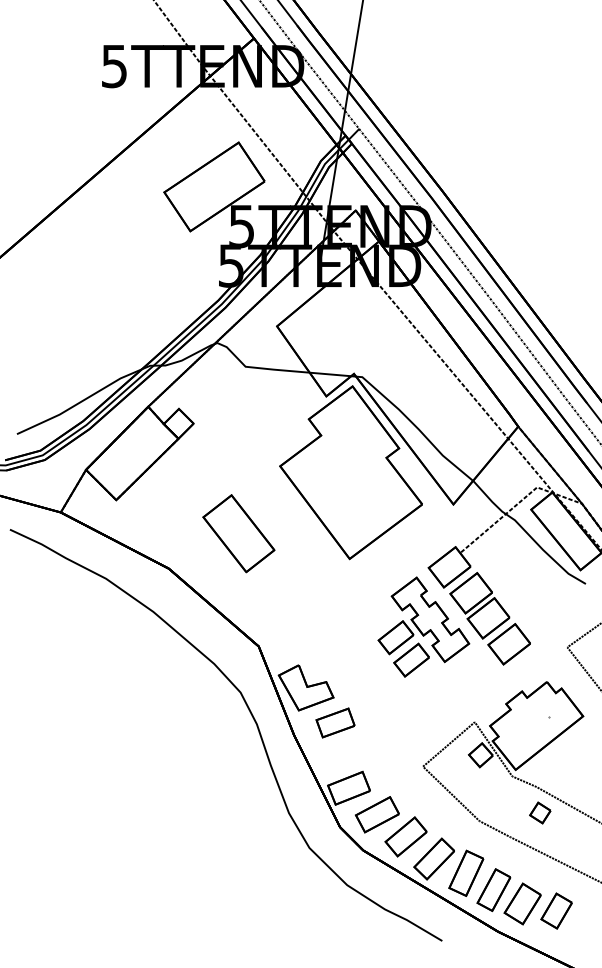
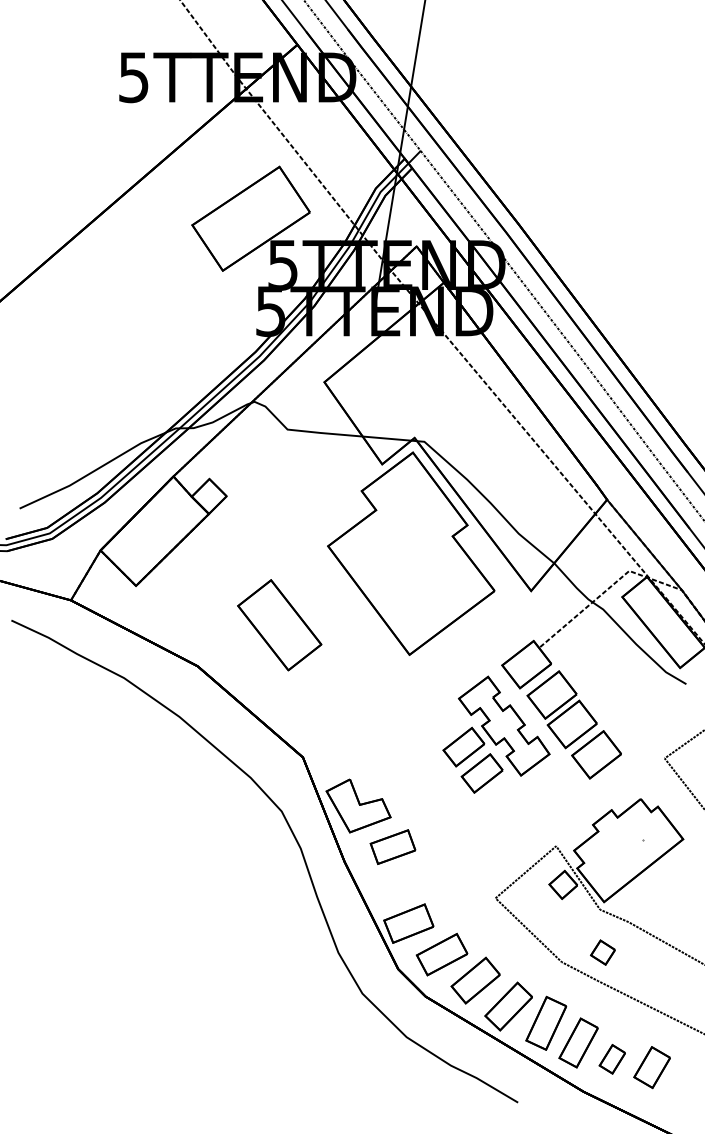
part: (539, 812) -> (602, 952), moved
part: (522, 904) -> (612, 1059), size x0.6

